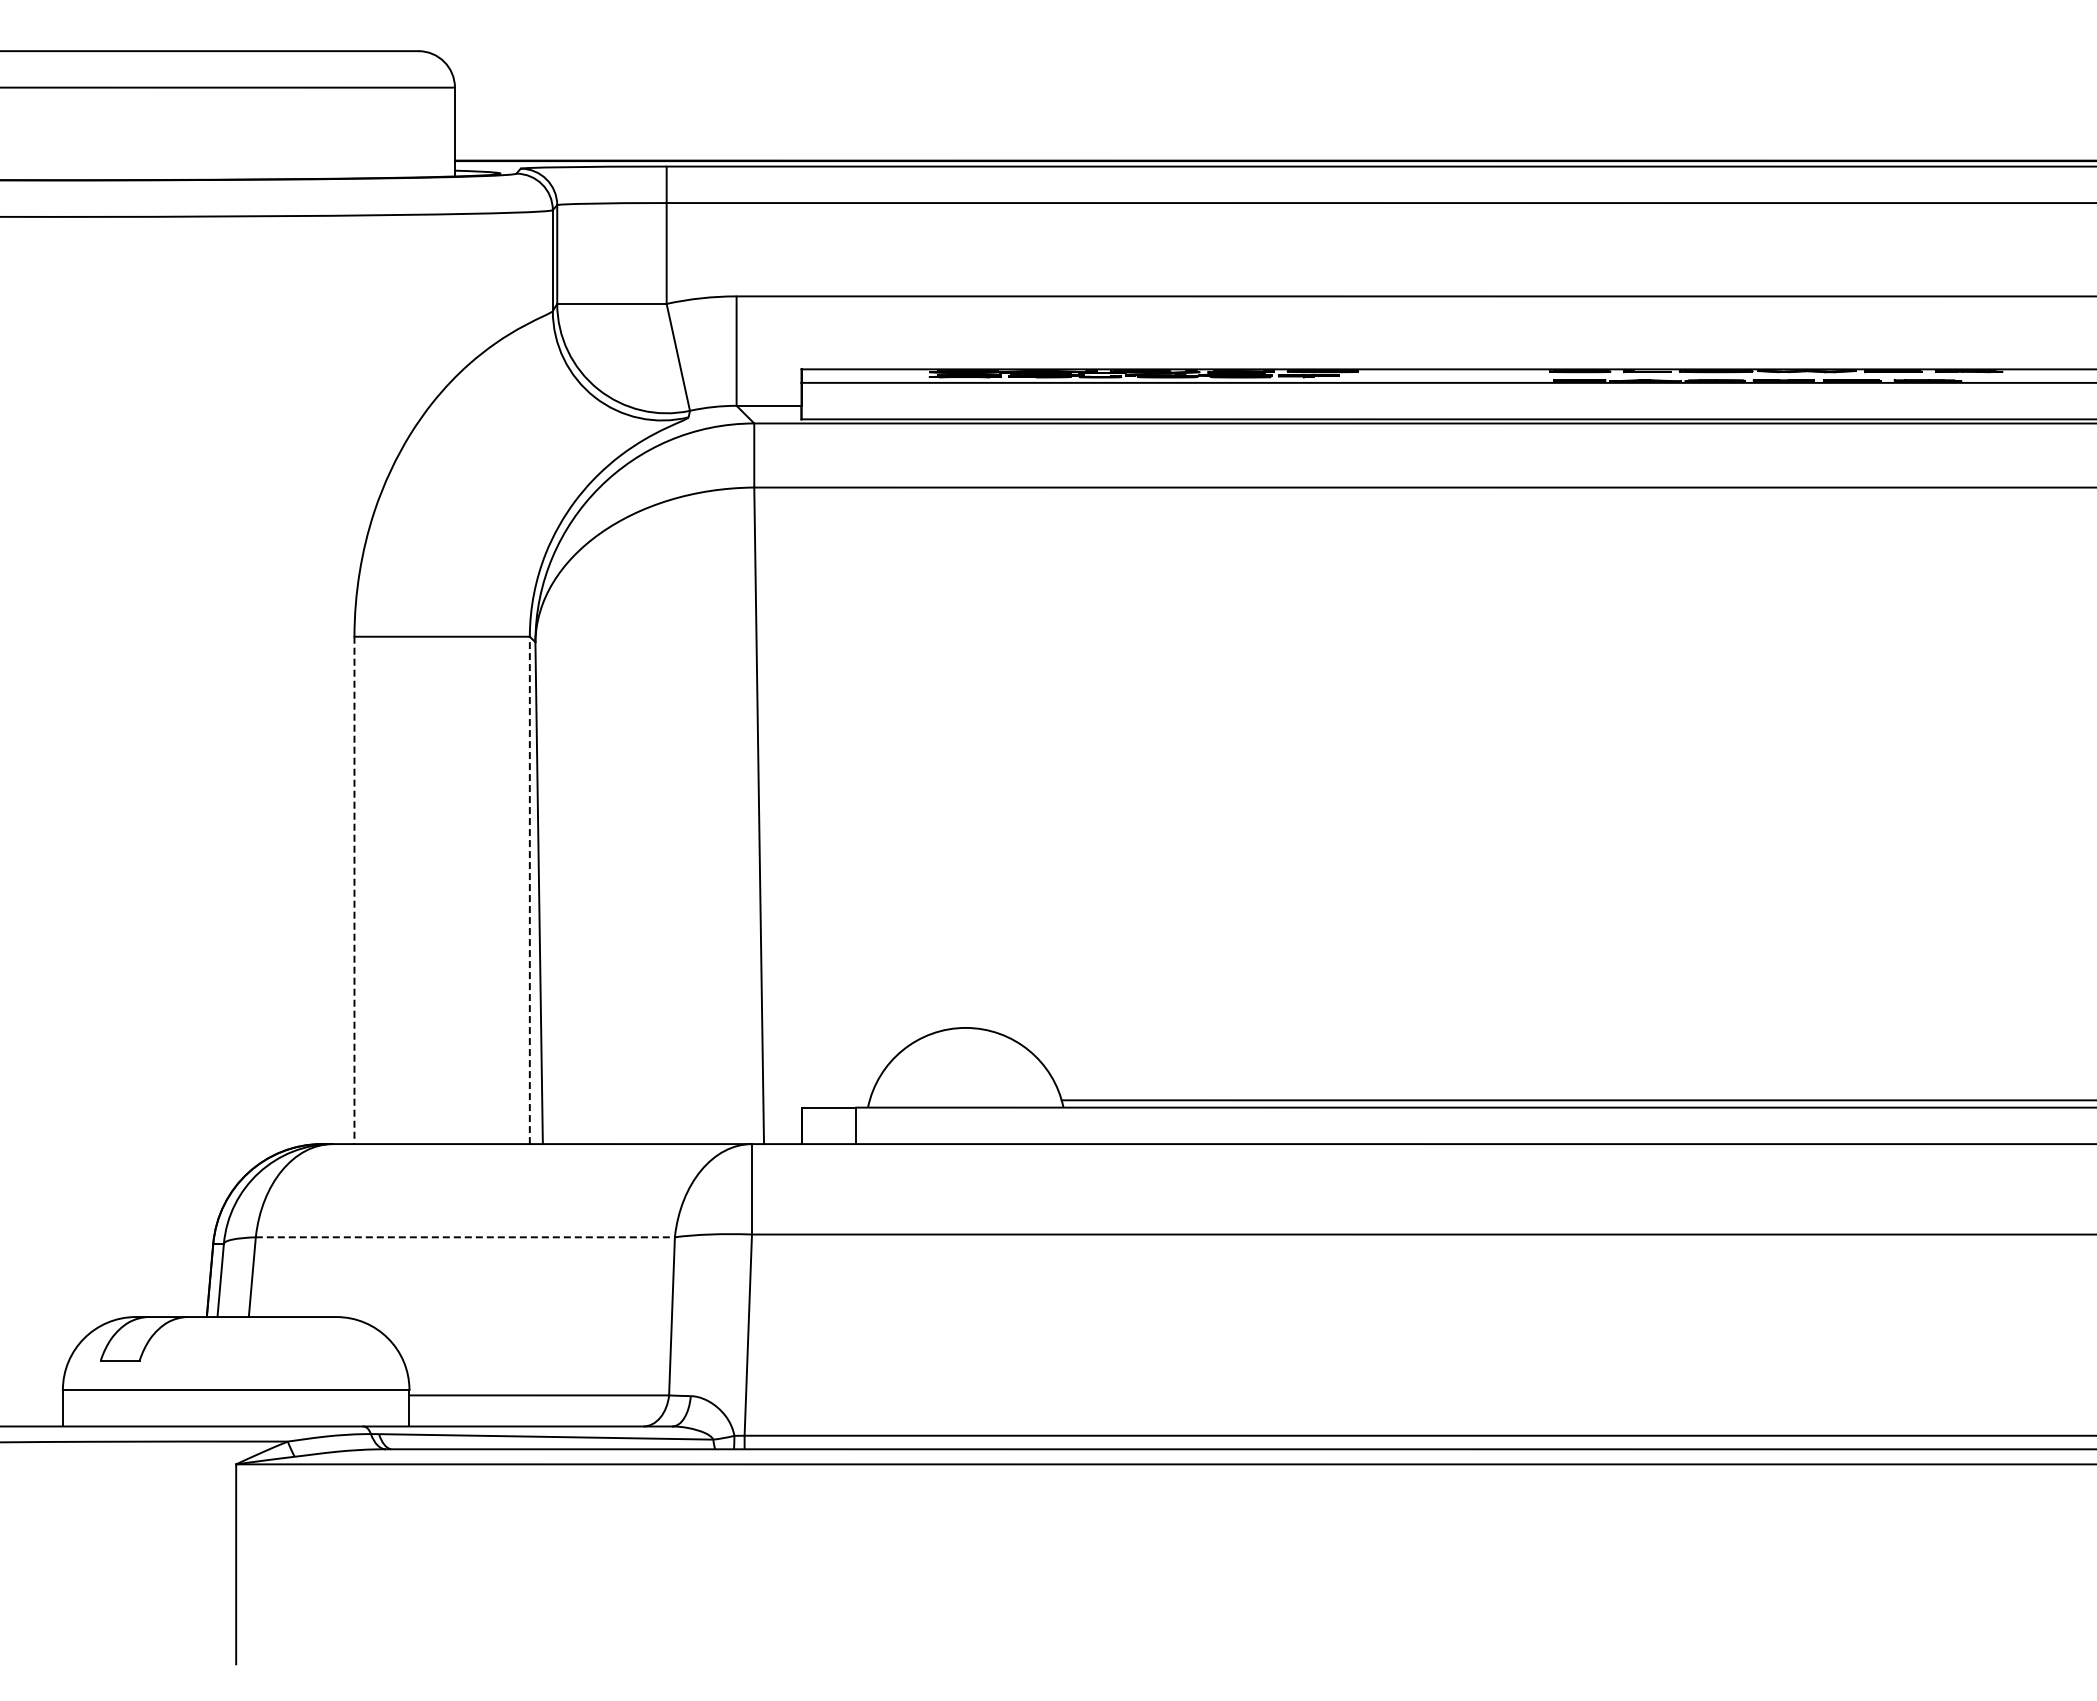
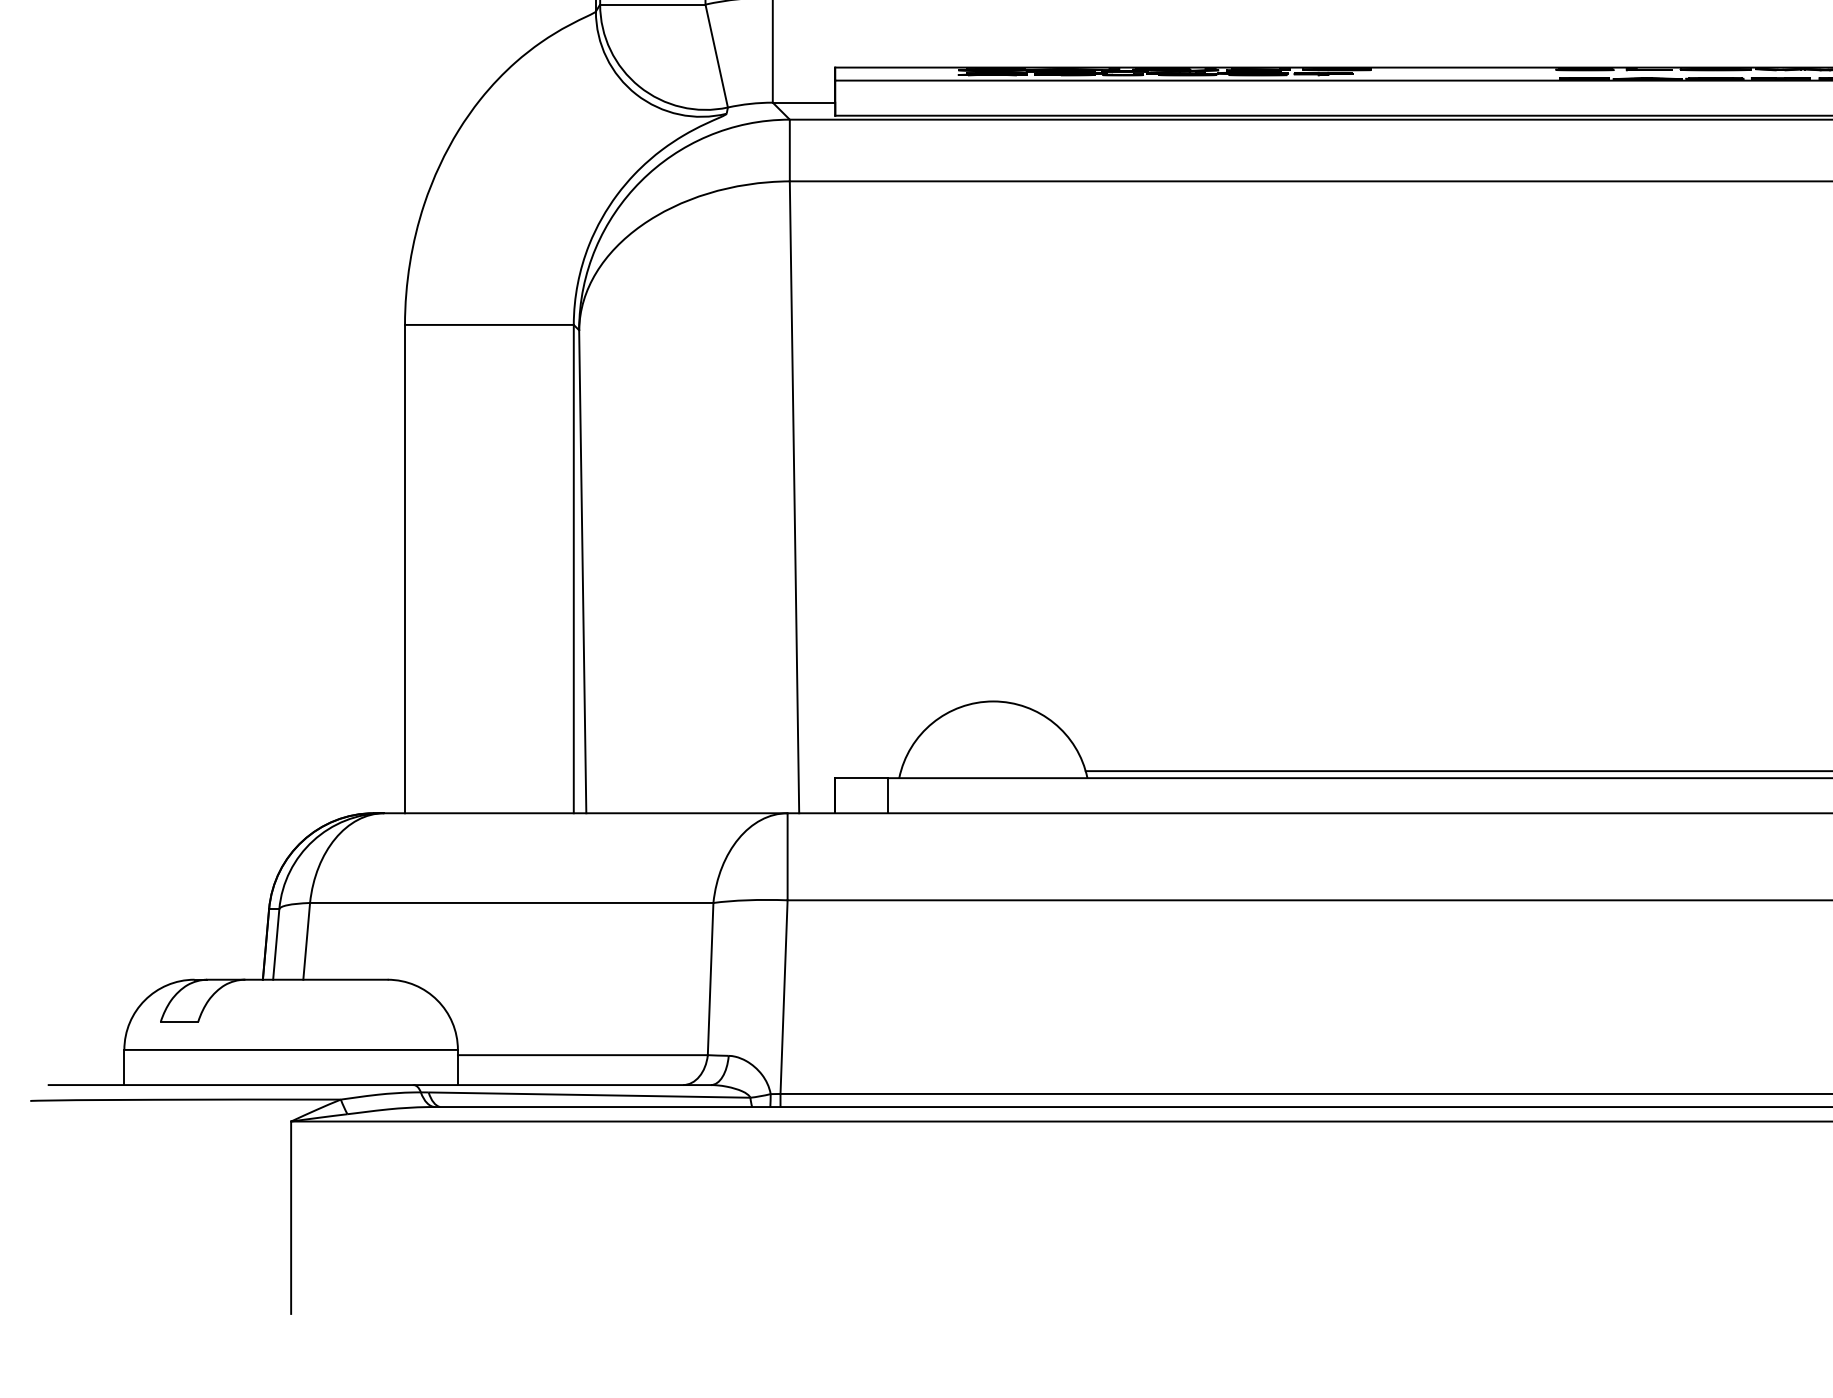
line: (354, 890) -> (405, 569), dashed -> solid
line: (529, 890) -> (573, 569), dashed -> solid
line: (465, 1237) -> (511, 903), dashed -> solid

